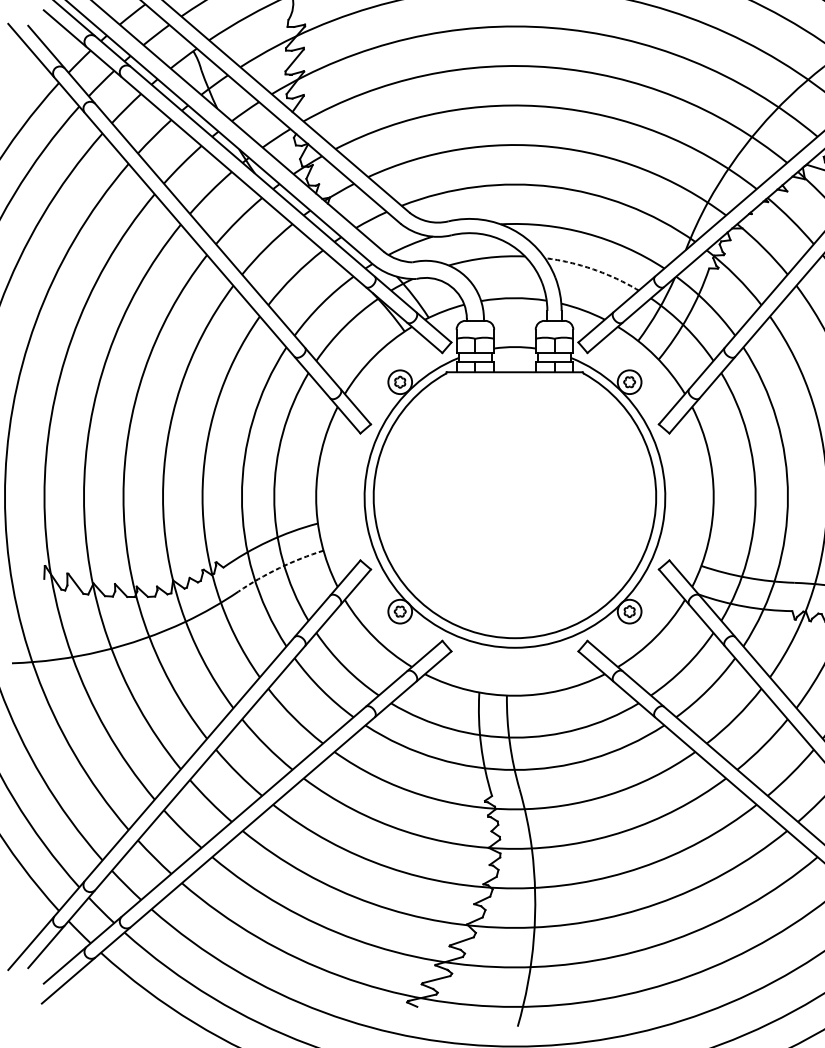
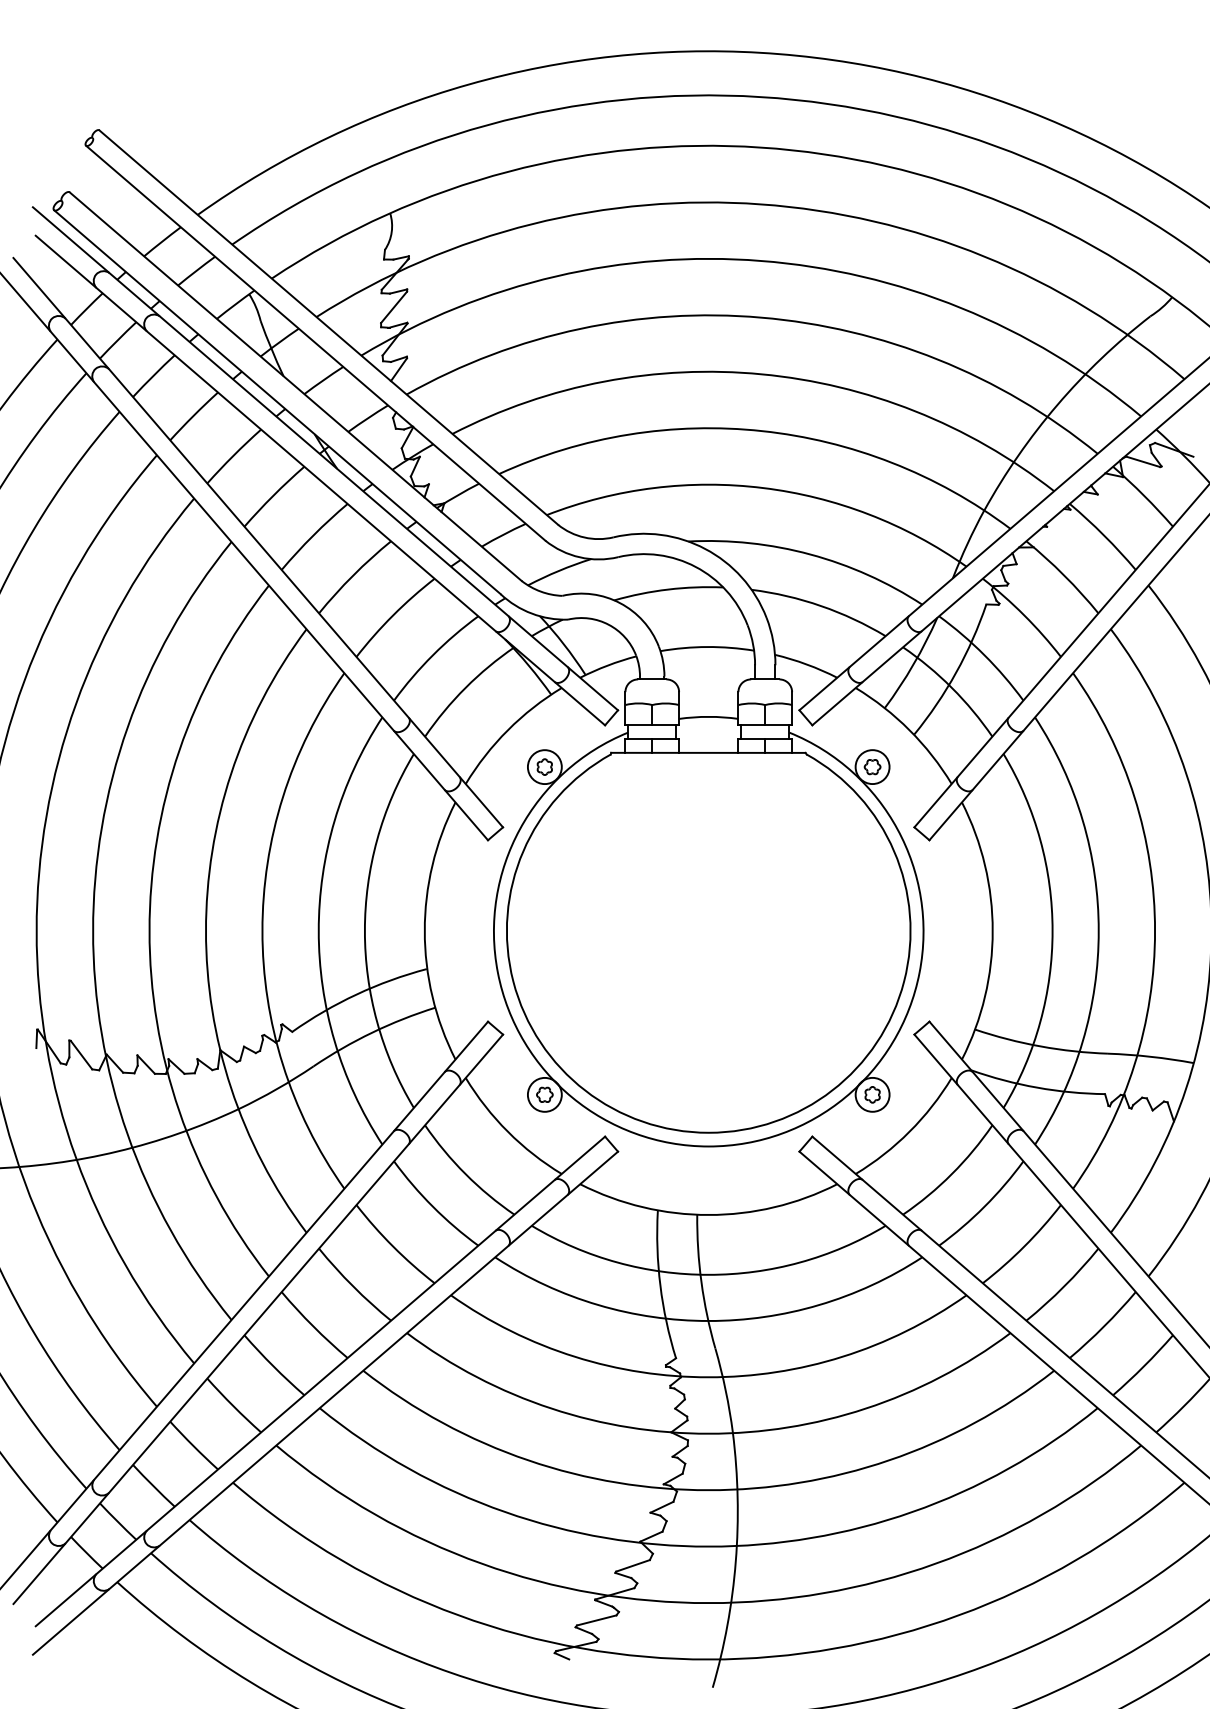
arc: (593, 269) -> (821, 606), dashed -> solid
arc: (279, 568) -> (372, 1032), dashed -> solid

